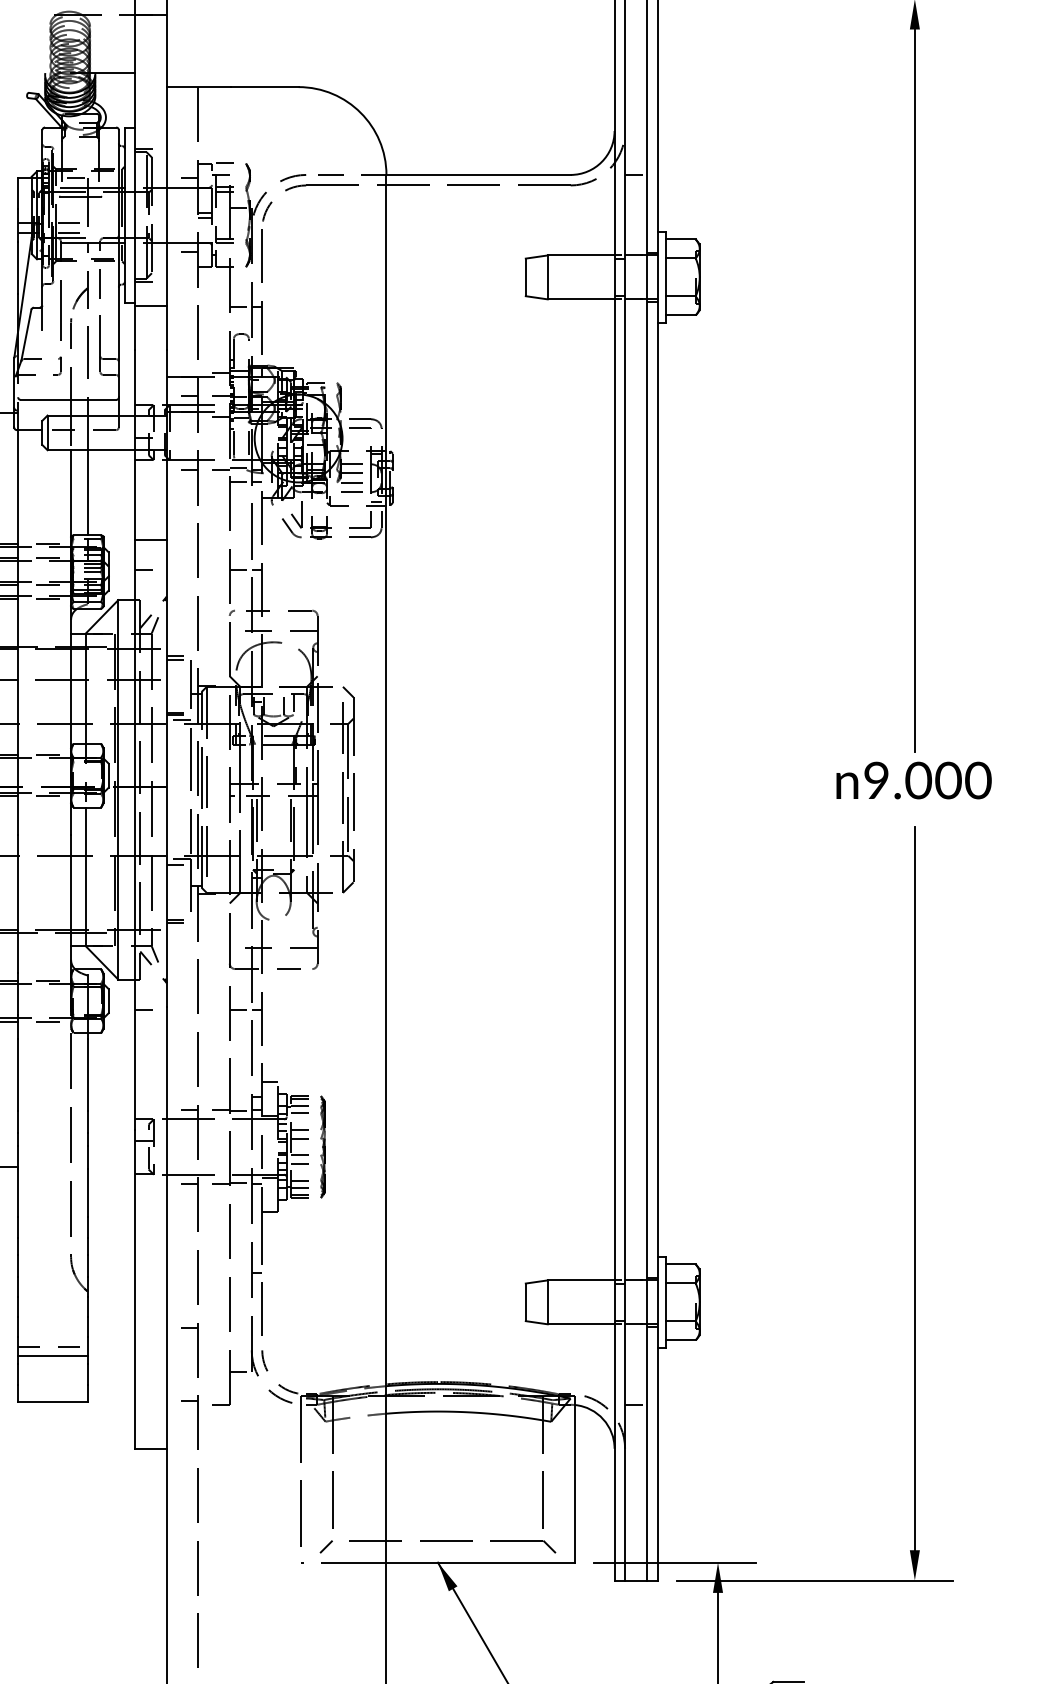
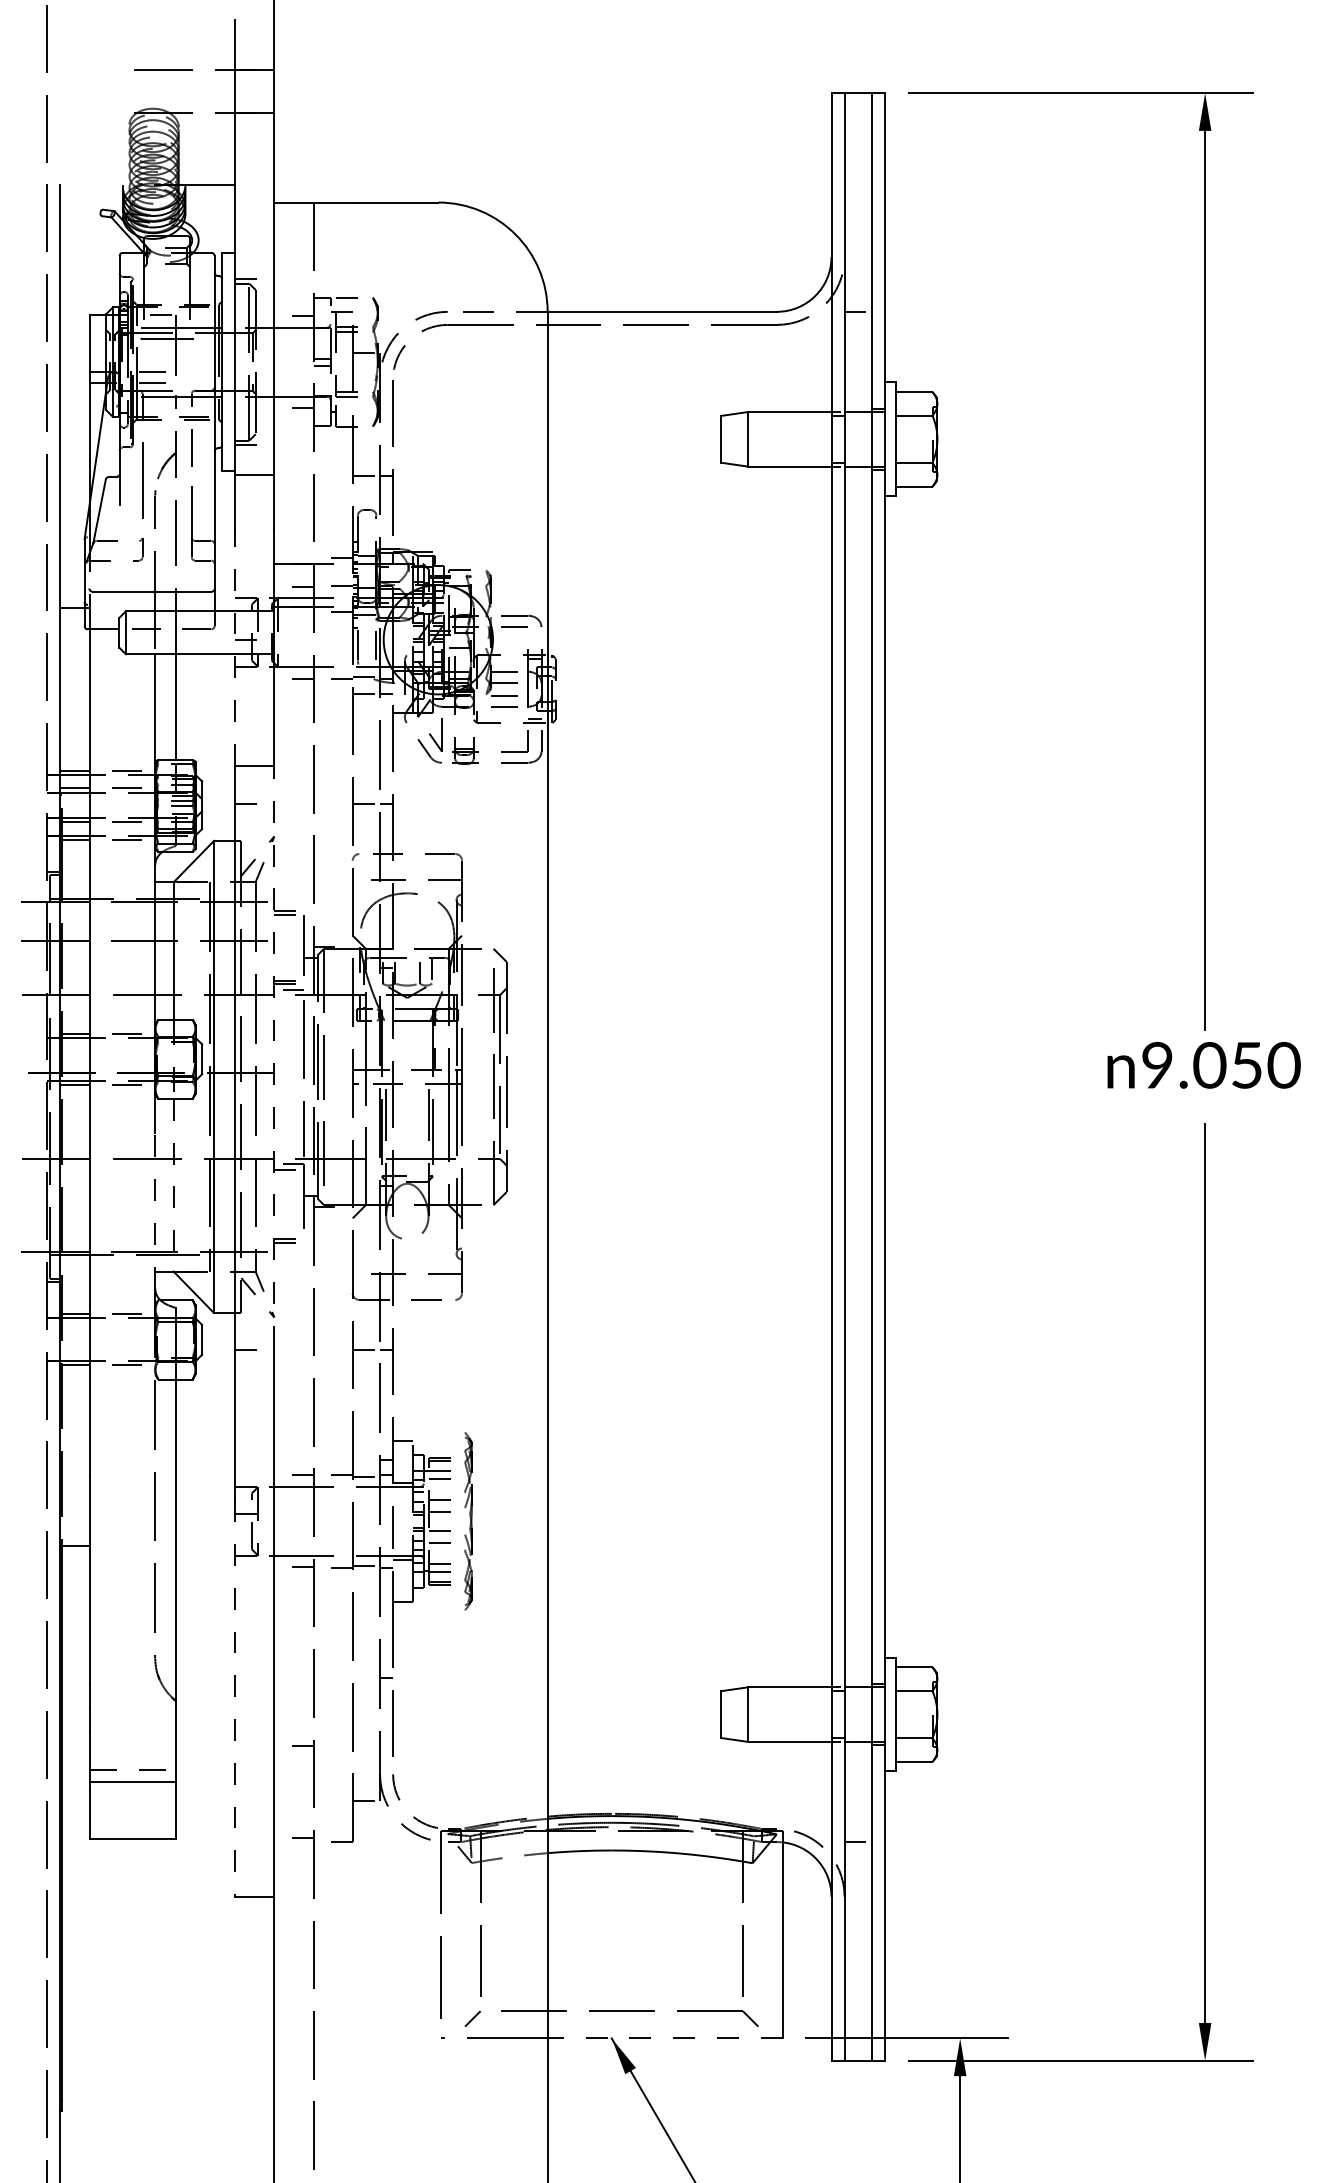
line: (135, 444) -> (235, 647), solid -> dashed
line: (166, 773) -> (274, 1056), solid -> dashed
text: (948, 780) -> (1246, 1065), 9.000 -> 9.050
line: (85, 877) -> (173, 1185), solid -> dashed
line: (71, 897) -> (155, 1210), solid -> dashed
part: (322, 1147) -> (468, 1521), size x1.4
line: (135, 1290) -> (235, 1699), solid -> dashed
line: (480, 1562) -> (664, 2038), solid -> dashed

